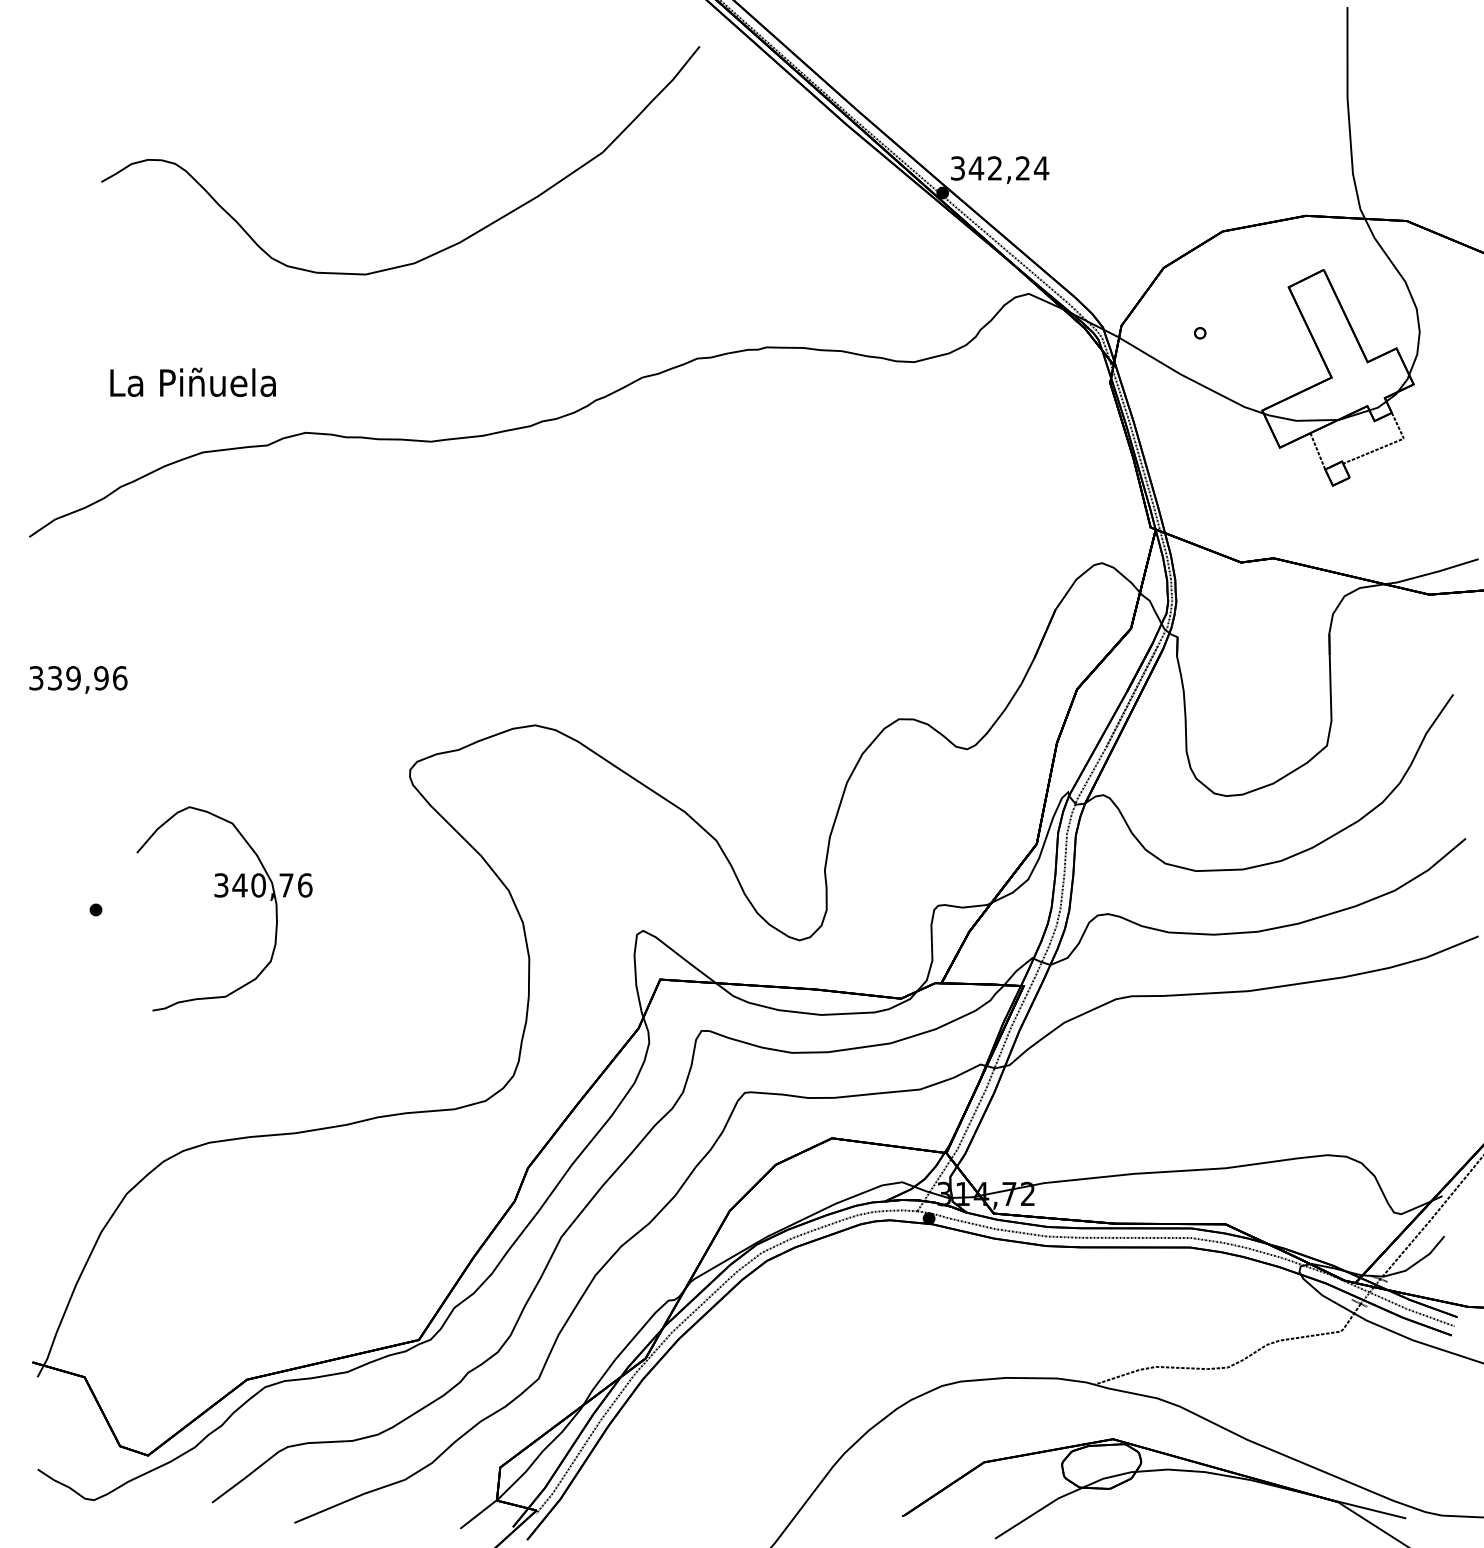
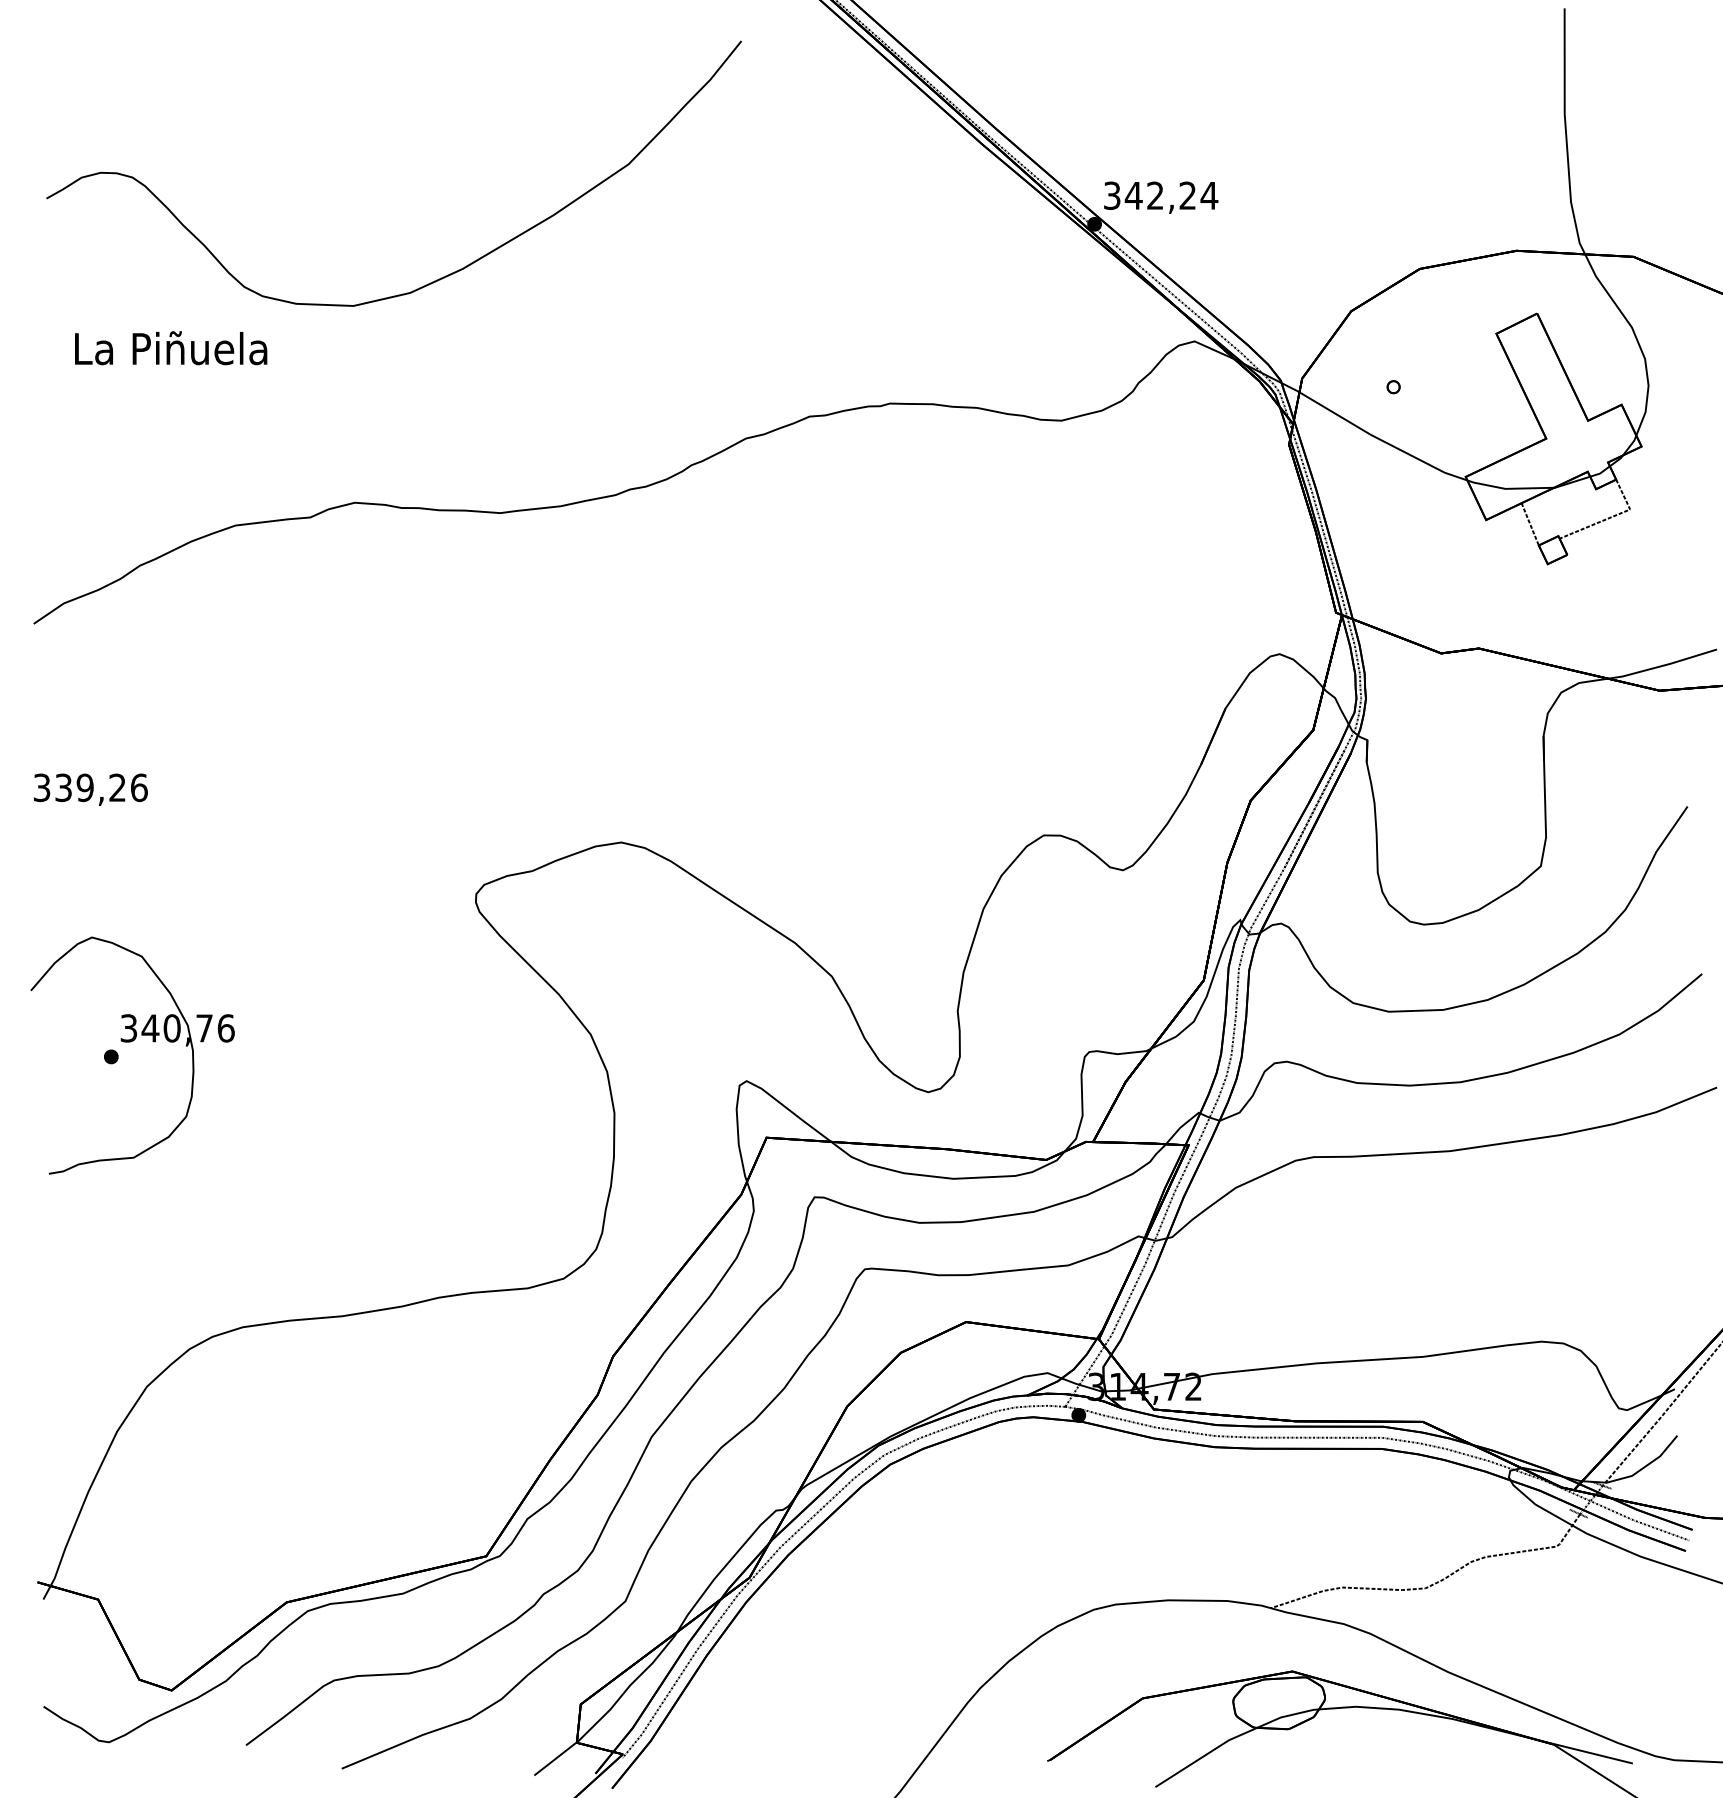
part: (437, 251) -> (436, 279), moved
text: (193, 382) -> (171, 348), moved
text: (101, 677) -> (117, 787), 339,96 -> 339,26
part: (222, 897) -> (130, 1042), moved

